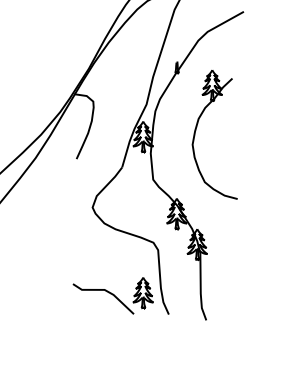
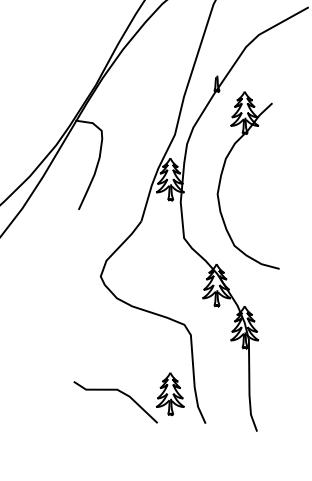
part: (197, 127) -> (224, 170), moved

